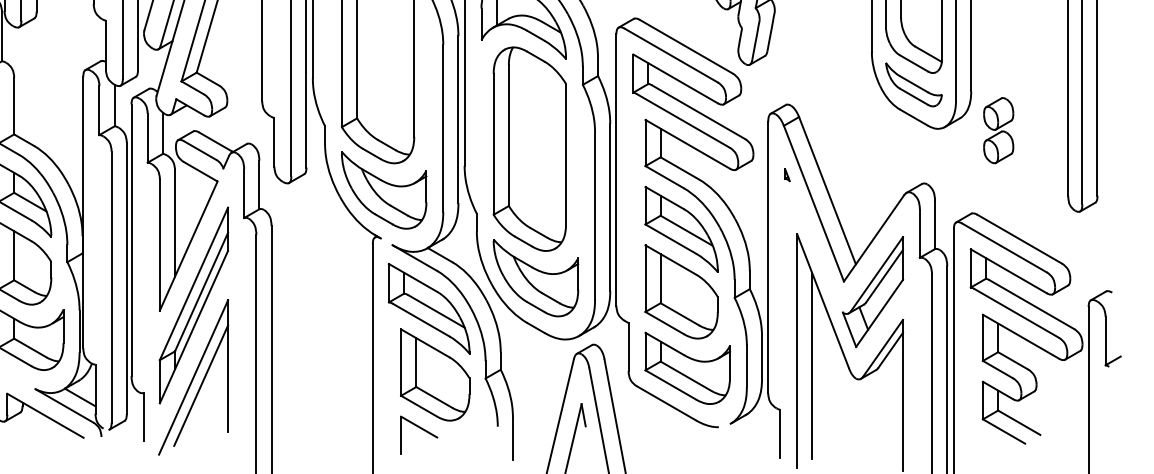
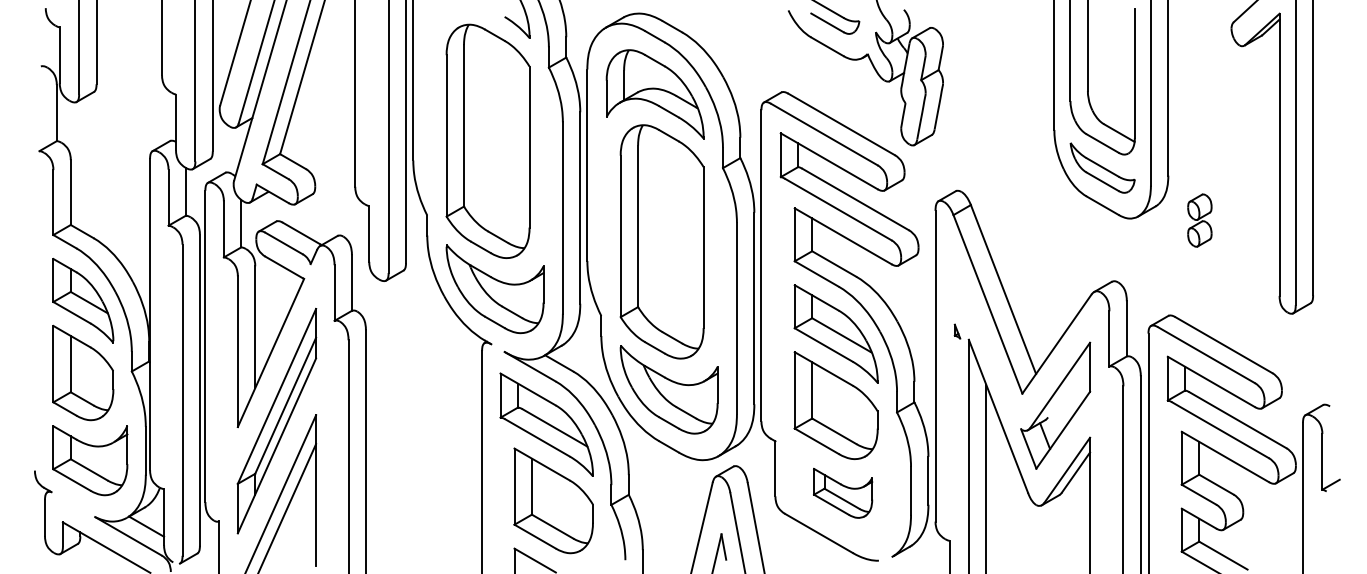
part: (998, 130) -> (1199, 220), size x0.7
part: (787, 174) -> (957, 331), moved
line: (885, 276) -> (1069, 387), removed
part: (687, 368) -> (842, 493), size x0.6

